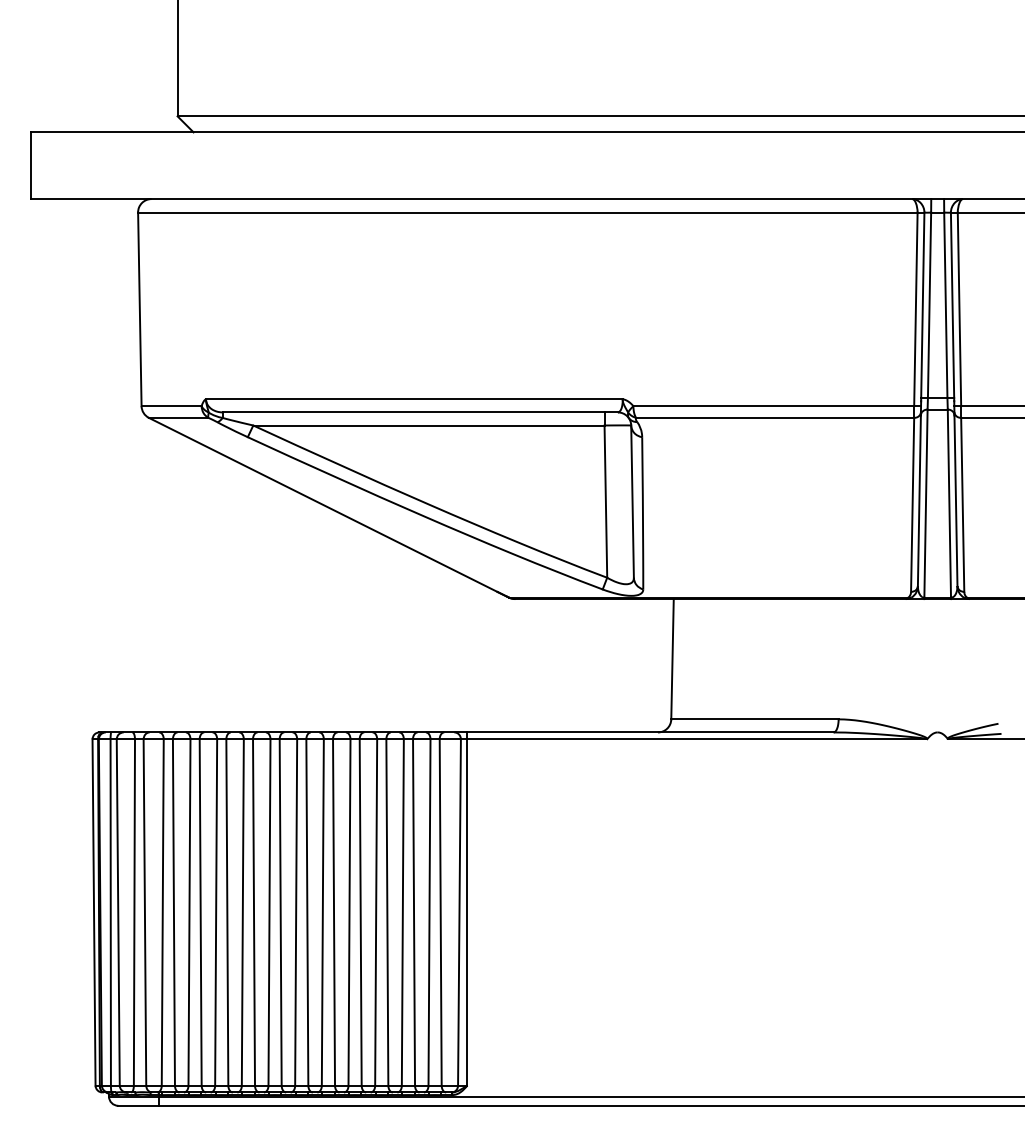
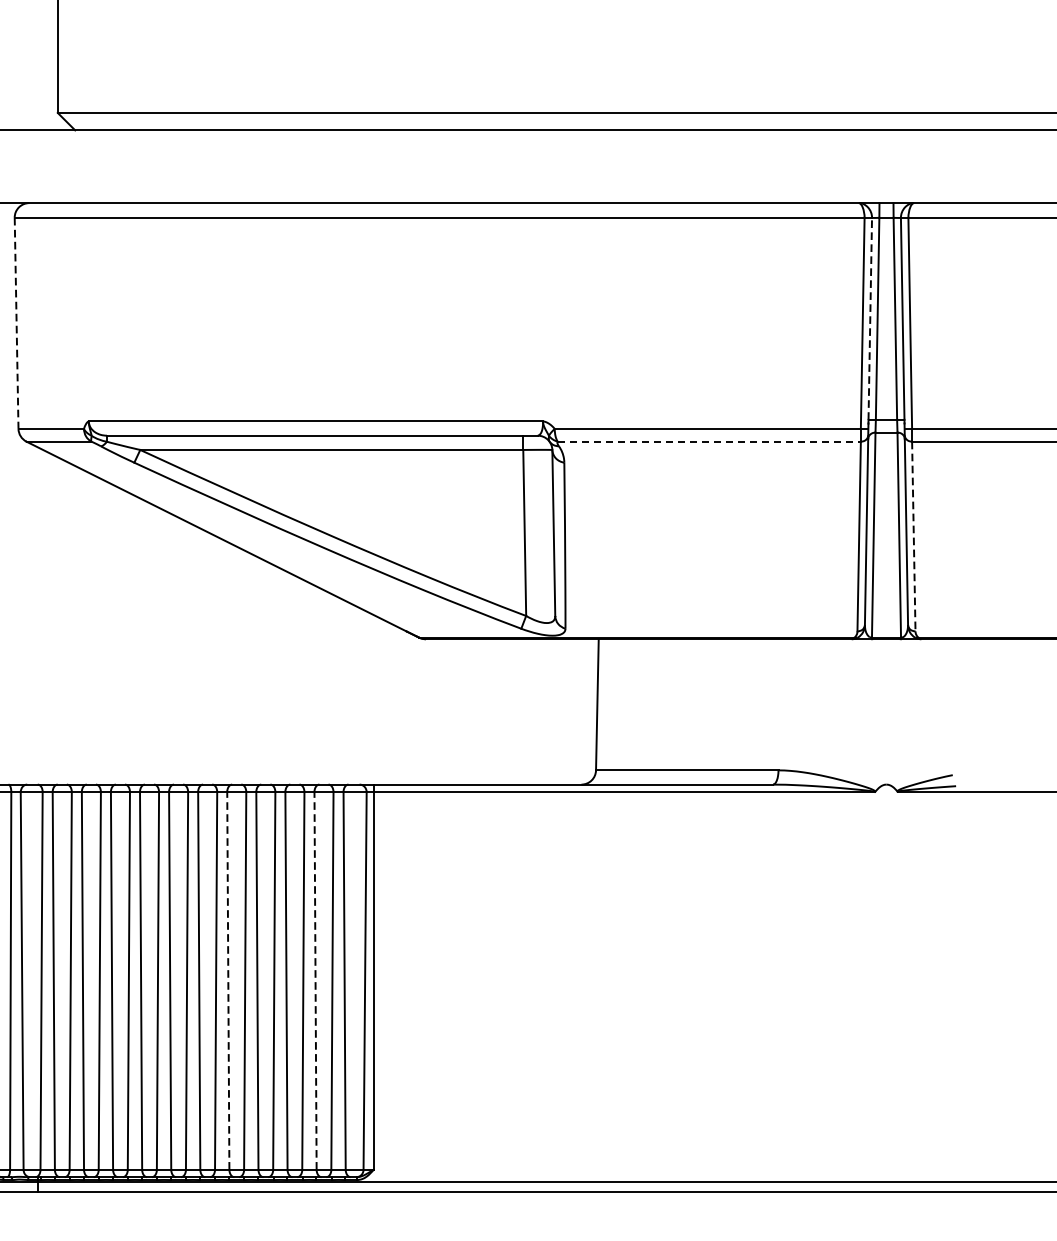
line: (922, 305) -> (869, 319), solid -> dashed
line: (139, 309) -> (16, 323), solid -> dashed
line: (775, 417) -> (709, 441), solid -> dashed
line: (962, 504) -> (913, 536), solid -> dashed
line: (334, 912) -> (228, 980), solid -> dashed
line: (414, 912) -> (316, 980), solid -> dashed

